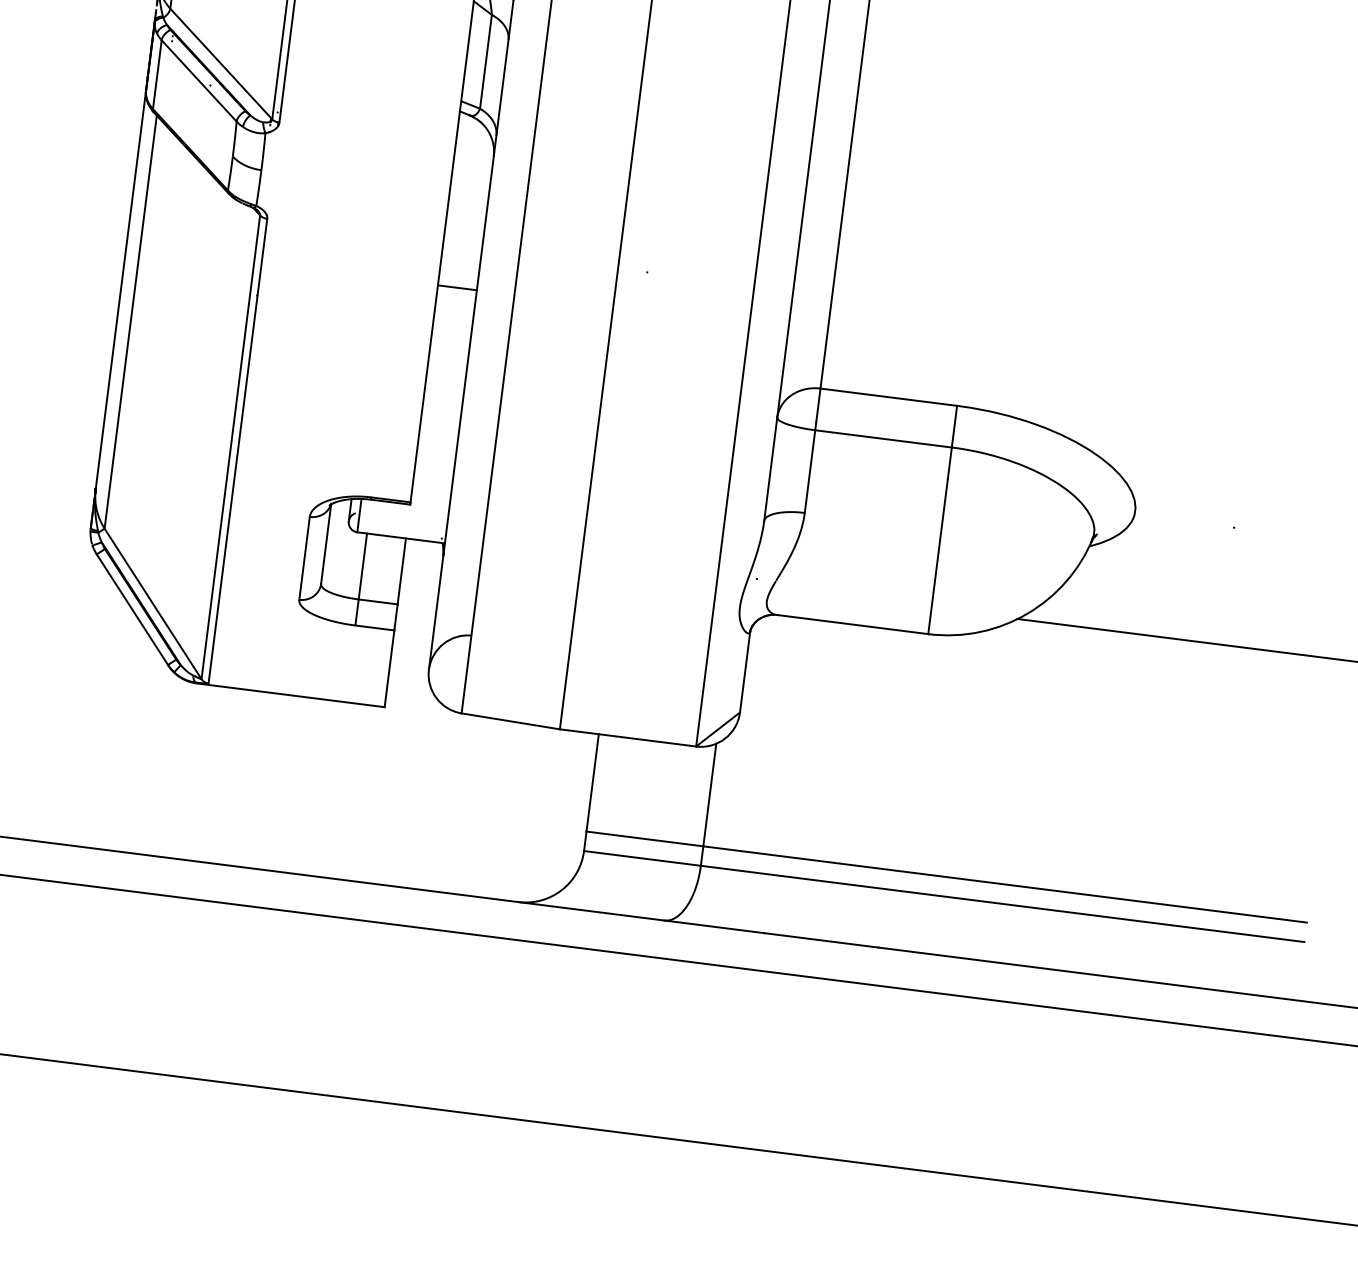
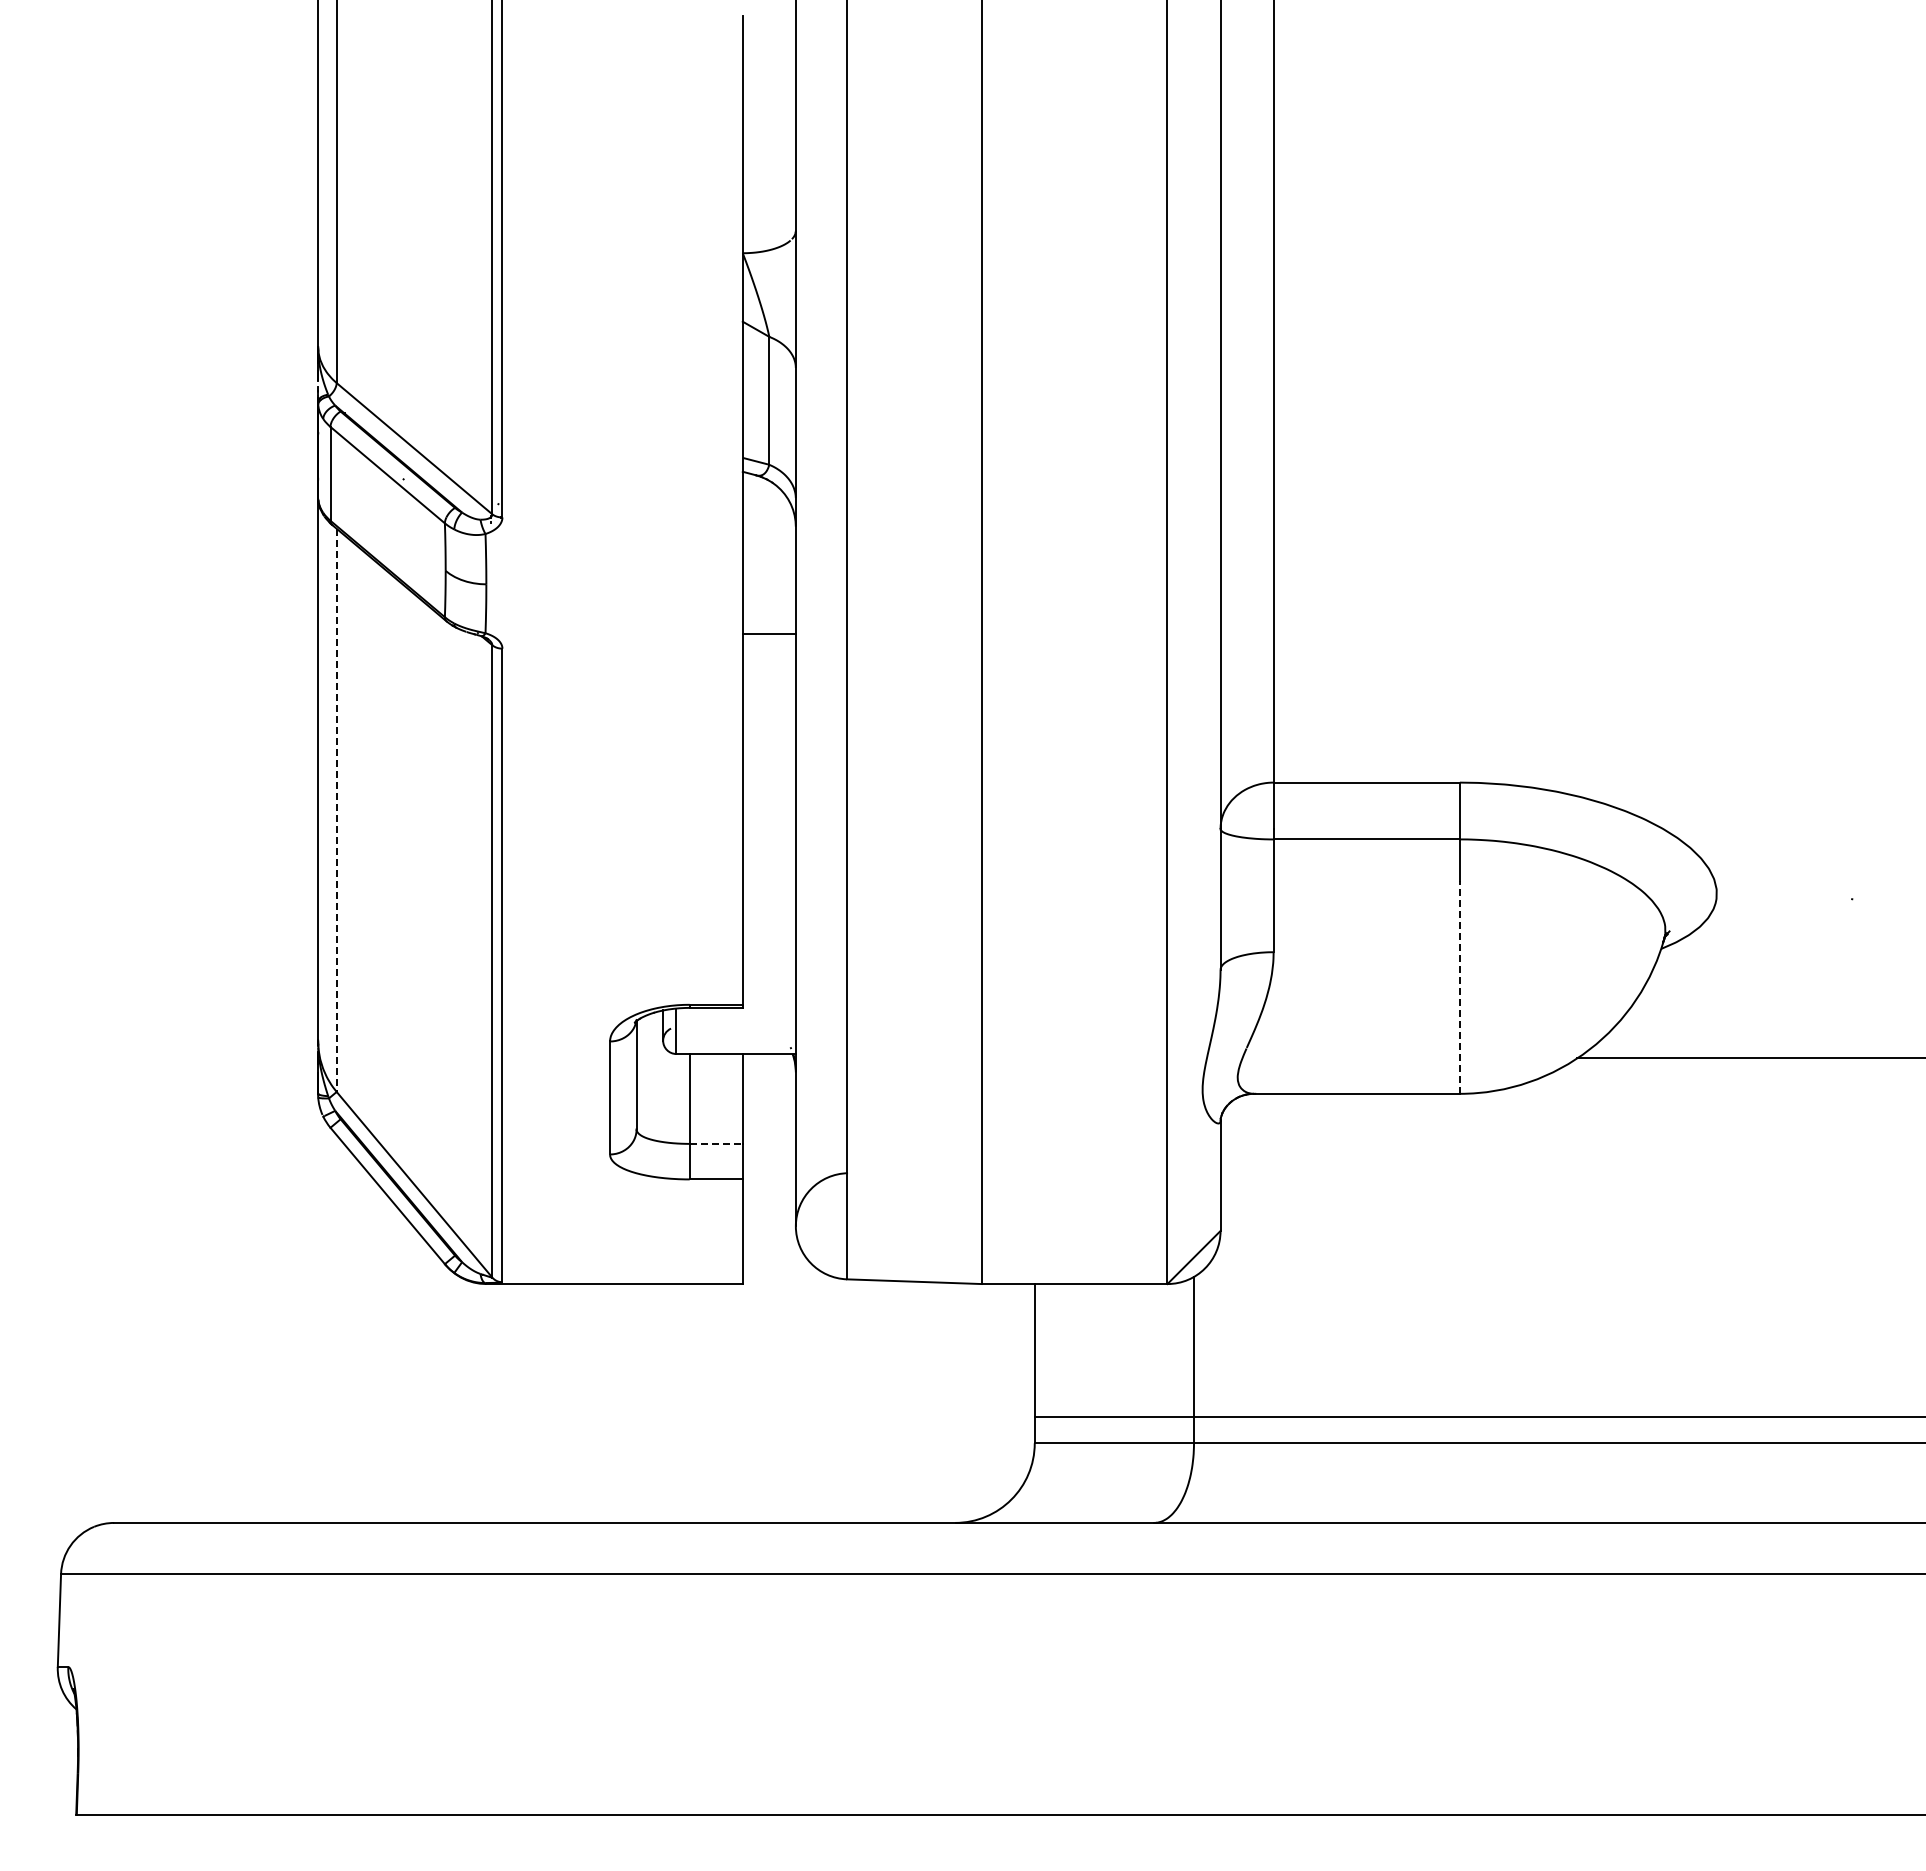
line: (456, 287) -> (768, 633), moved
line: (130, 322) -> (336, 810), solid -> dashed
line: (937, 556) -> (1459, 987), solid -> dashed
line: (378, 601) -> (716, 1143), solid -> dashed

